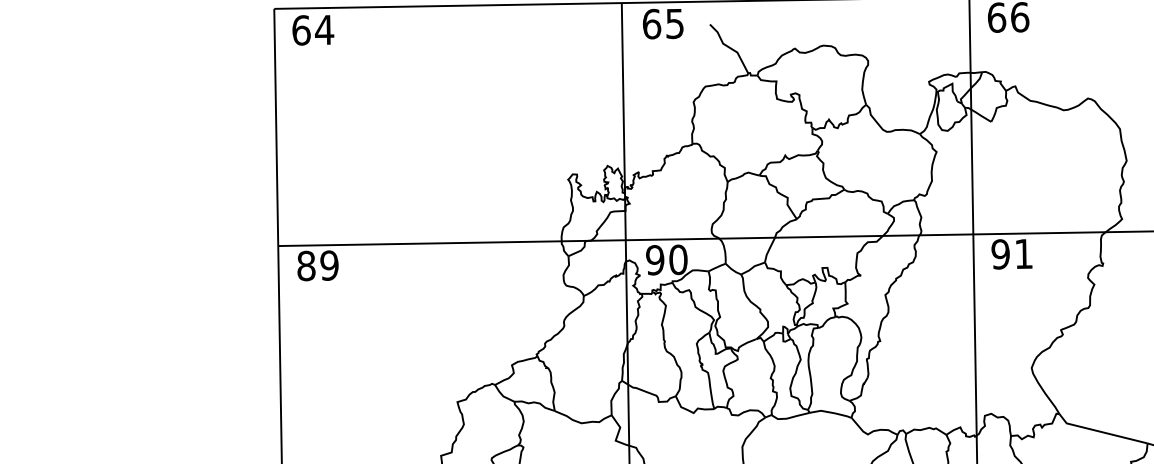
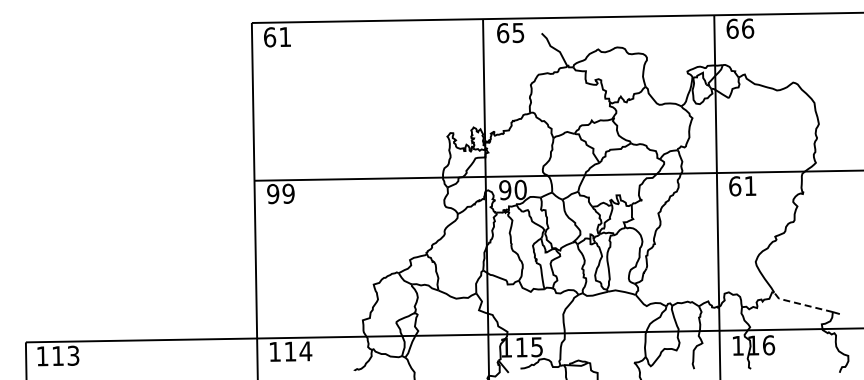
text: (324, 29) -> (285, 36), 64 -> 61
text: (1001, 254) -> (735, 186), 91 -> 61
text: (306, 266) -> (273, 194), 89 -> 99
line: (1100, 432) -> (801, 304), solid -> dashed

